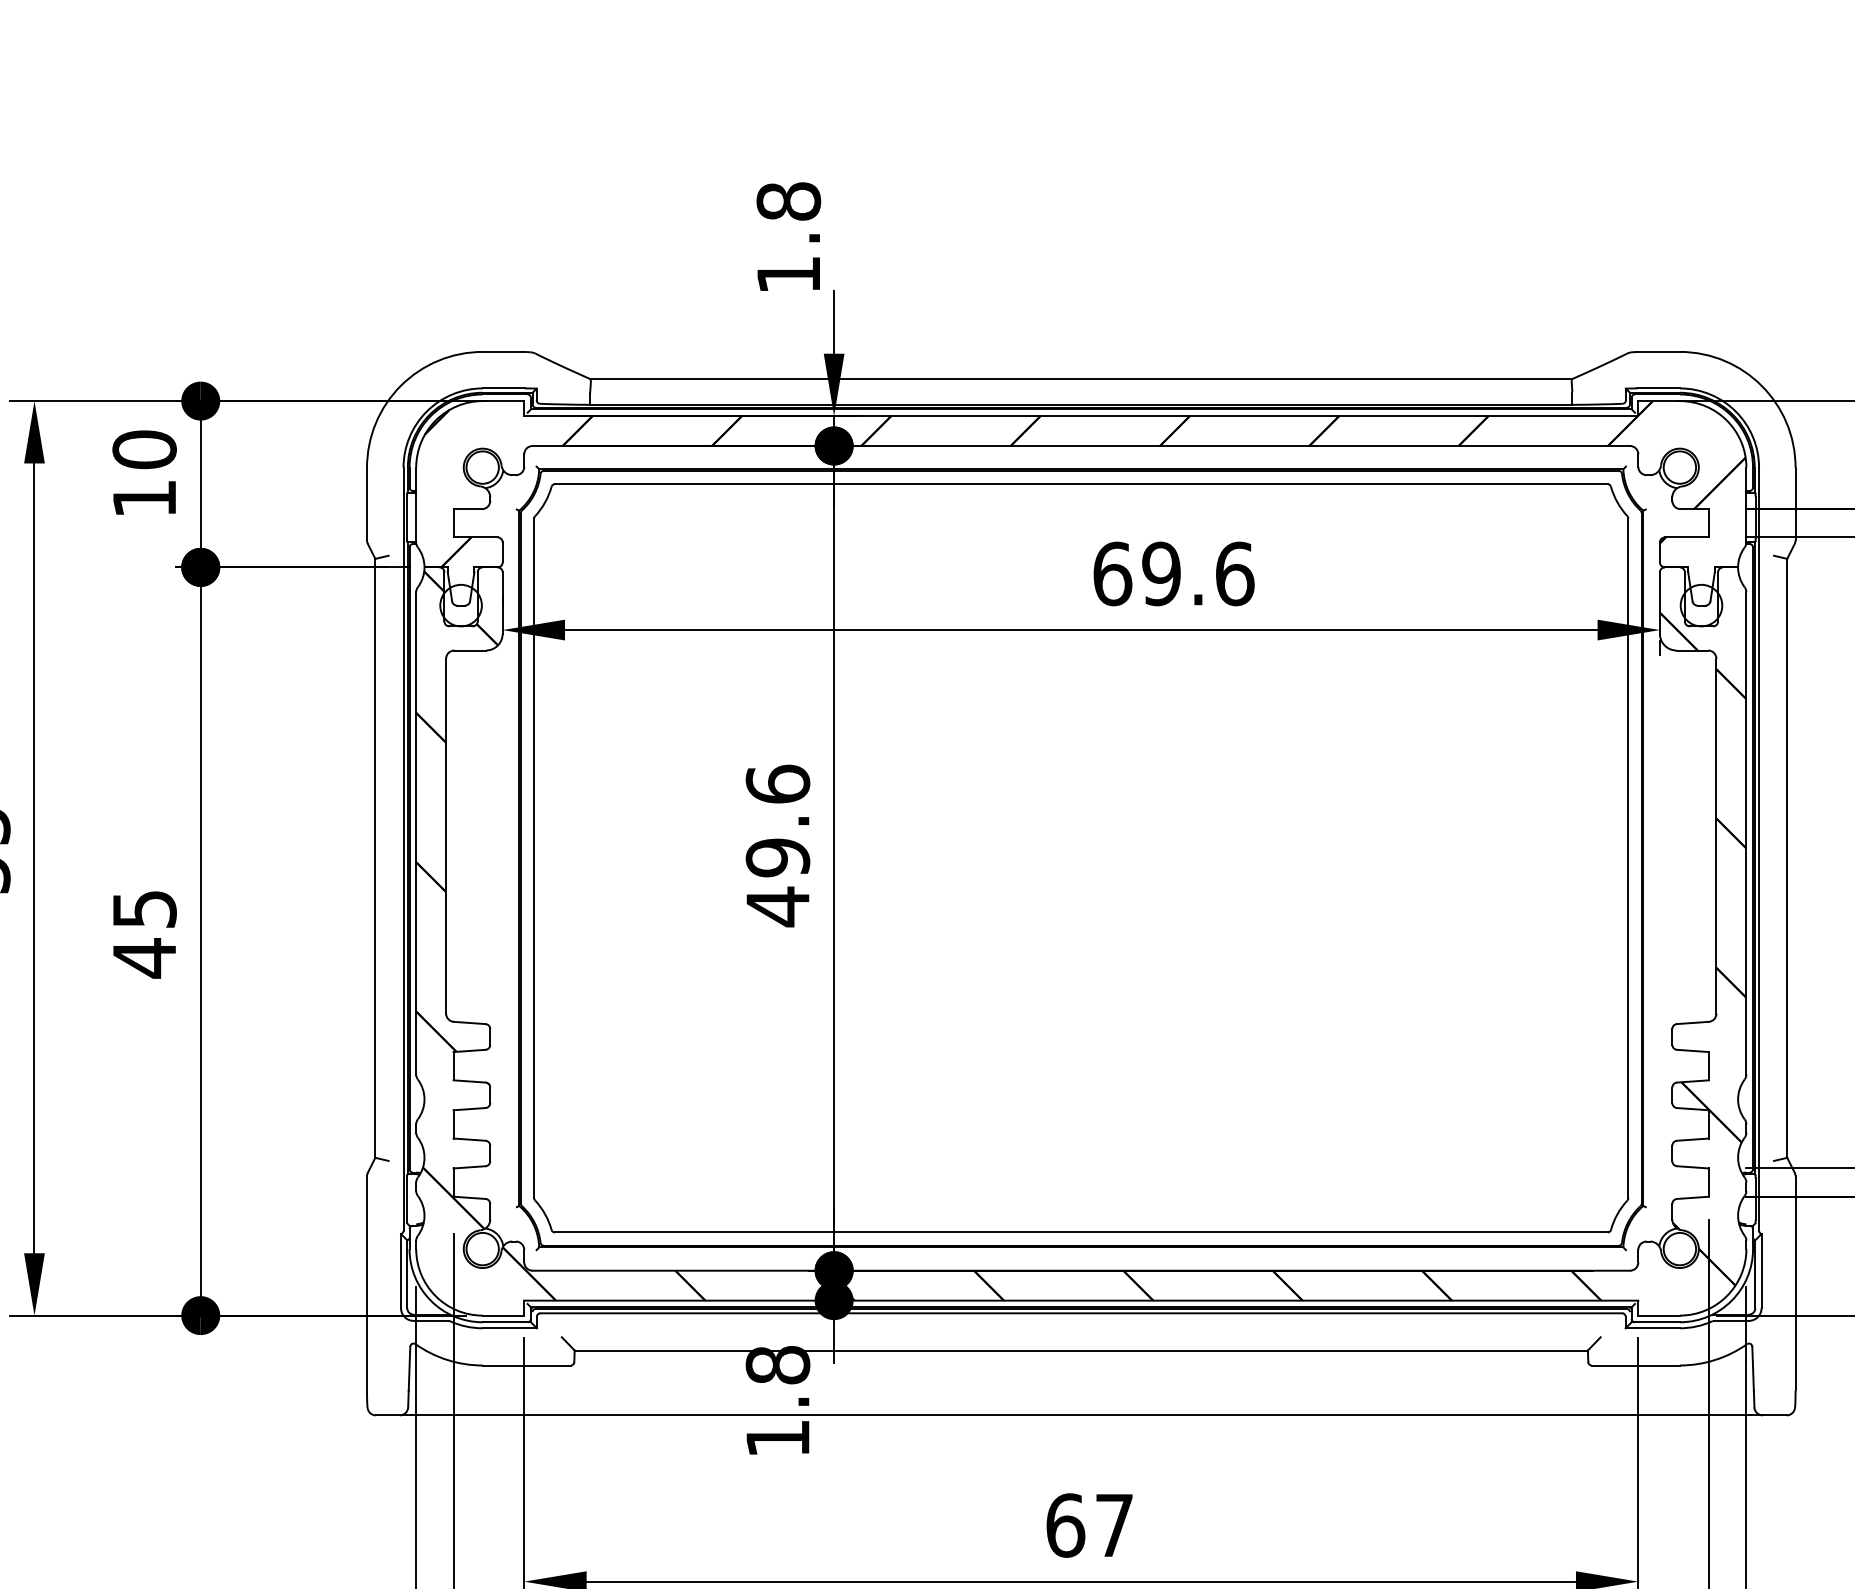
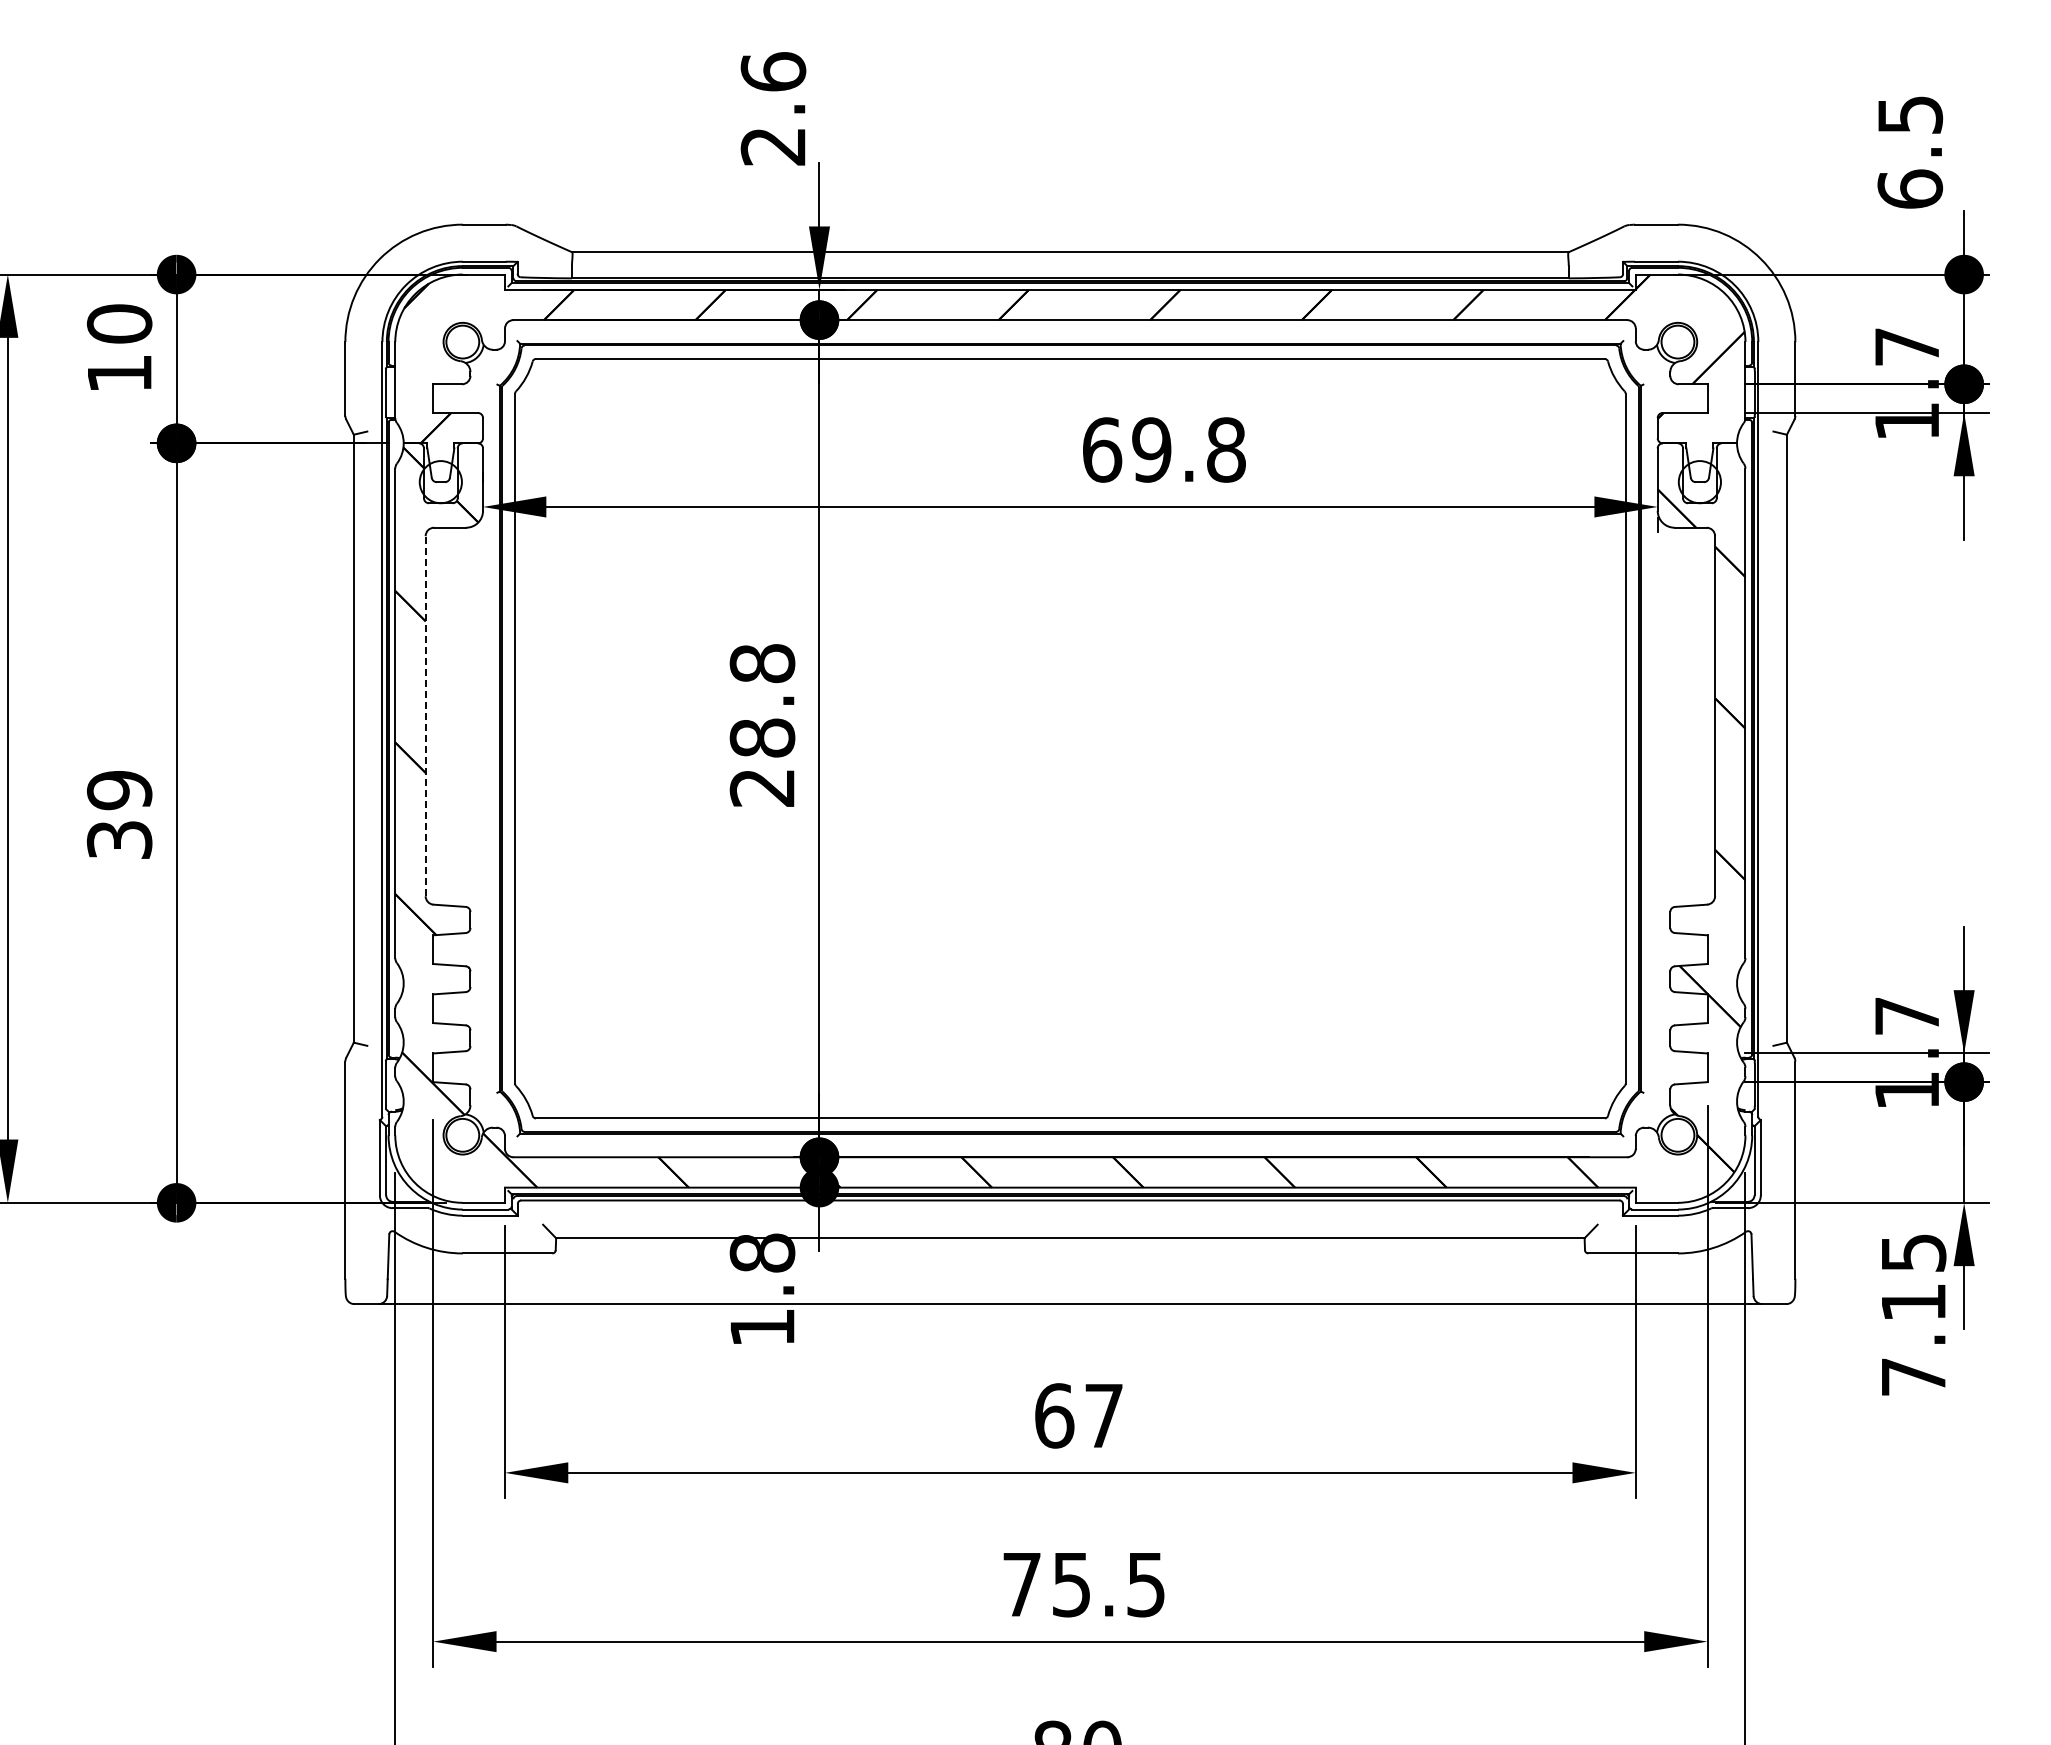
text: (788, 237) -> (773, 108), 1.8 -> 2.6
text: (1235, 573) -> (1226, 449), 69.6 -> 69.8
line: (445, 835) -> (425, 715), solid -> dashed
text: (777, 845) -> (762, 725), 49.6 -> 28.8
text: (144, 934) -> (119, 815), 45 -> 39

